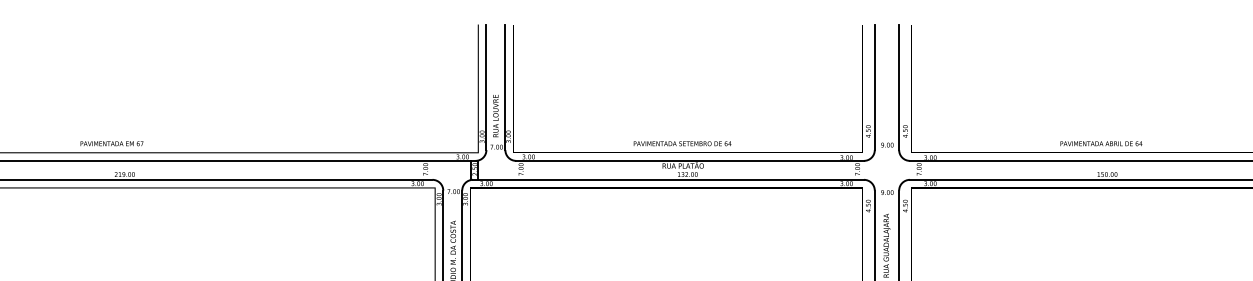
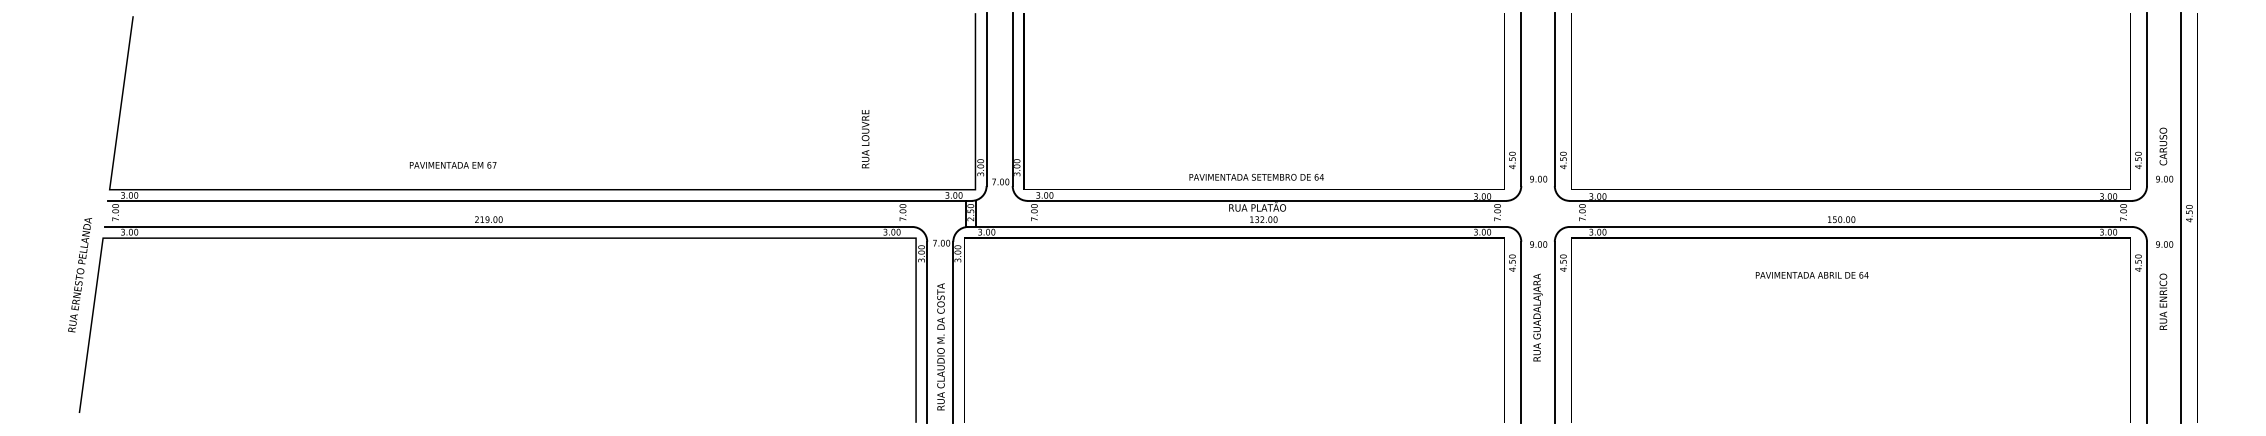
text: (495, 116) -> (865, 139), moved
text: (111, 143) -> (452, 165), moved
text: (1100, 143) -> (1811, 275), moved

